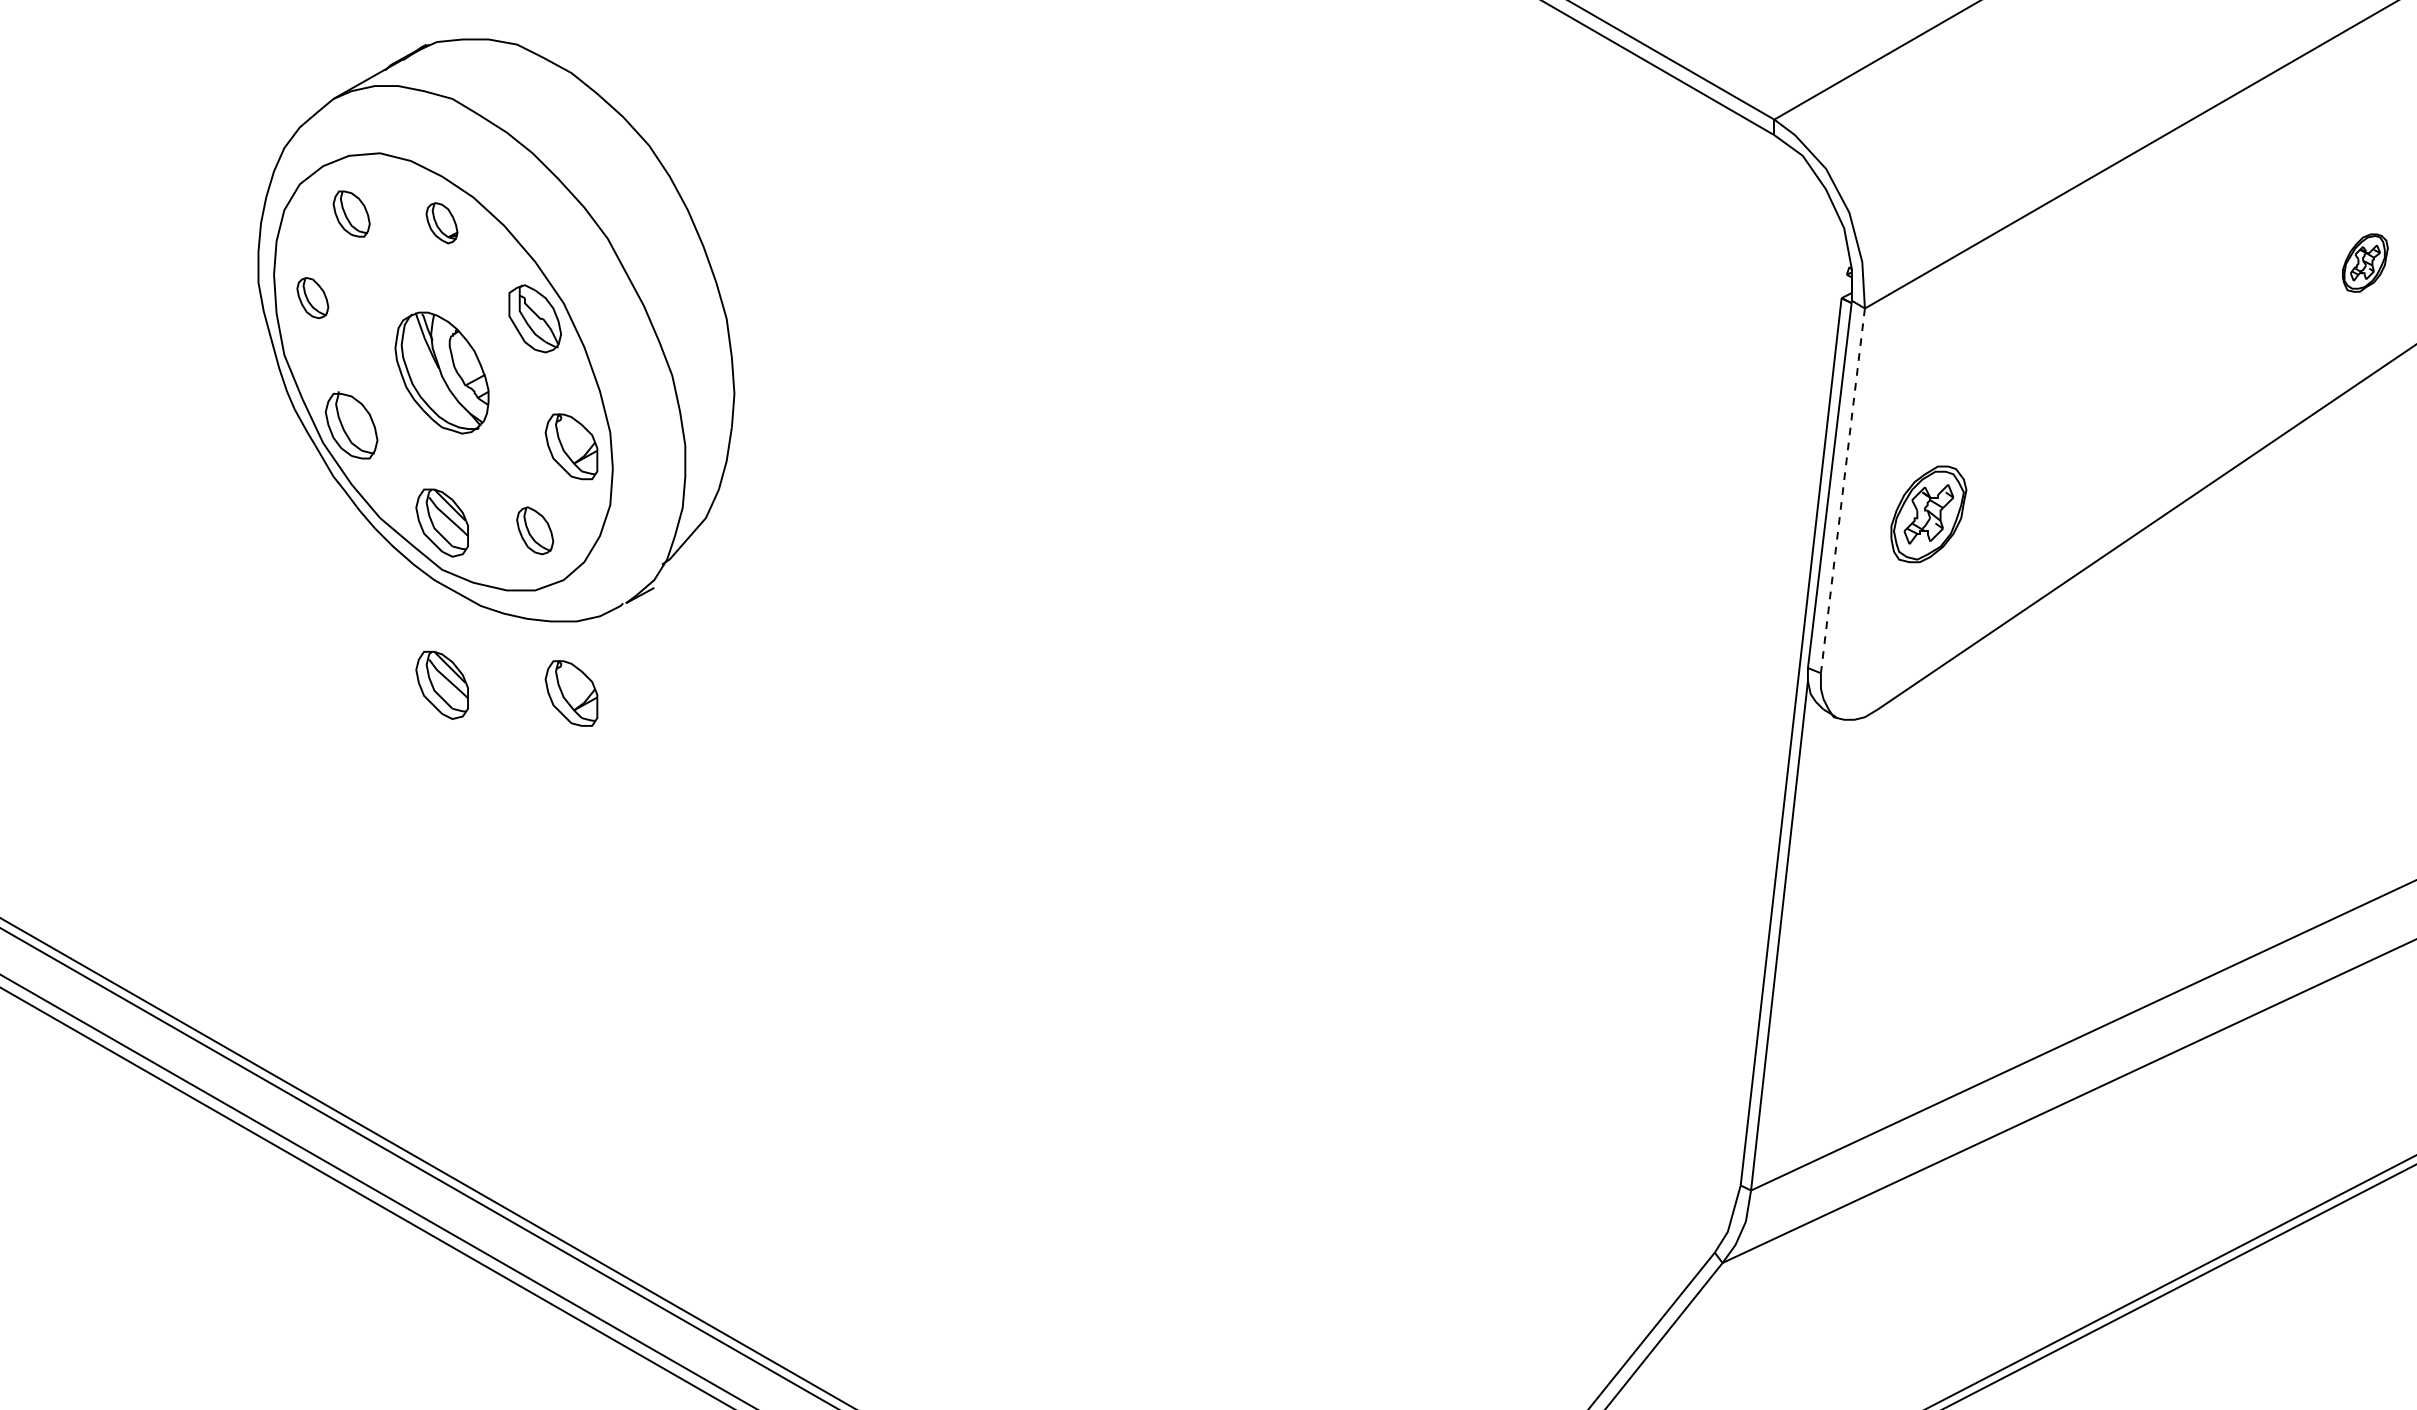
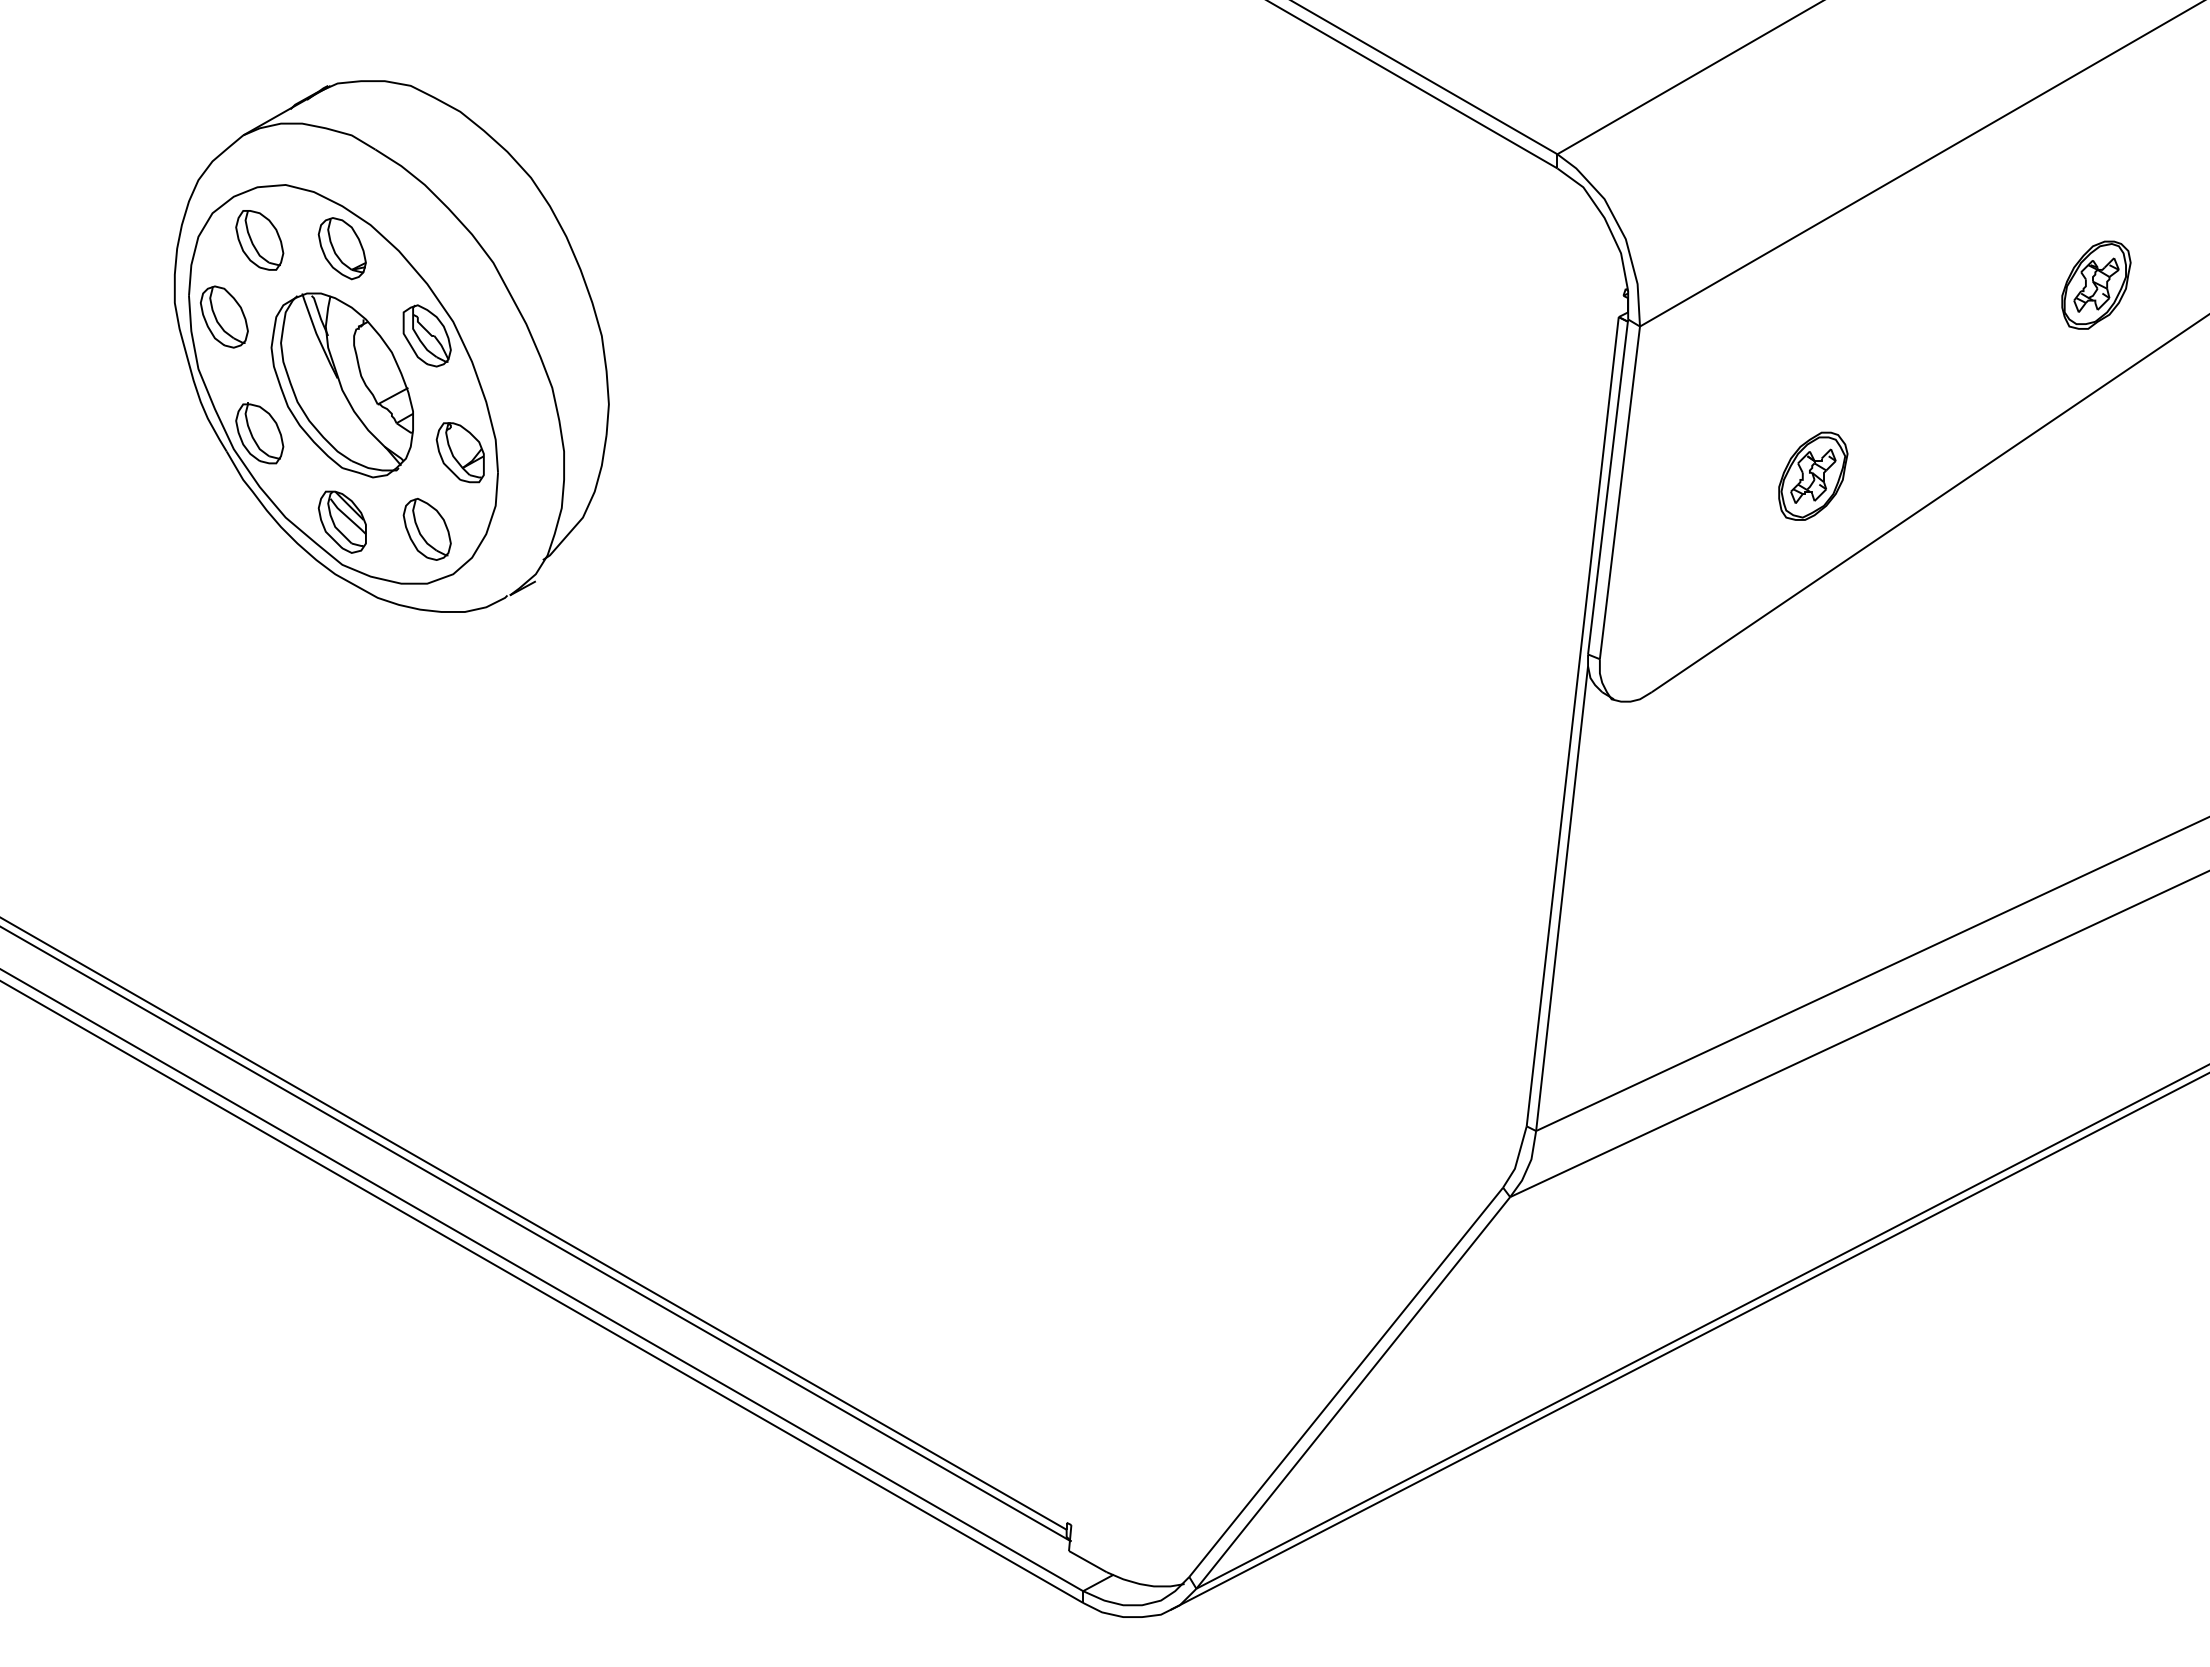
part: (351, 214) -> (259, 240), size x1.43
part: (441, 222) -> (341, 248), size x1.67
part: (2365, 262) -> (2096, 284), size x1.67
part: (312, 297) -> (224, 316), size x1.67
part: (441, 373) -> (341, 385), size x1.67
line: (1842, 490) -> (1619, 492), dashed -> solid
part: (1929, 513) -> (1813, 475), moved
part: (534, 529) -> (426, 528), size x1.43
part: (441, 684) -> (341, 669), removed
part: (570, 693) -> (459, 677), removed

